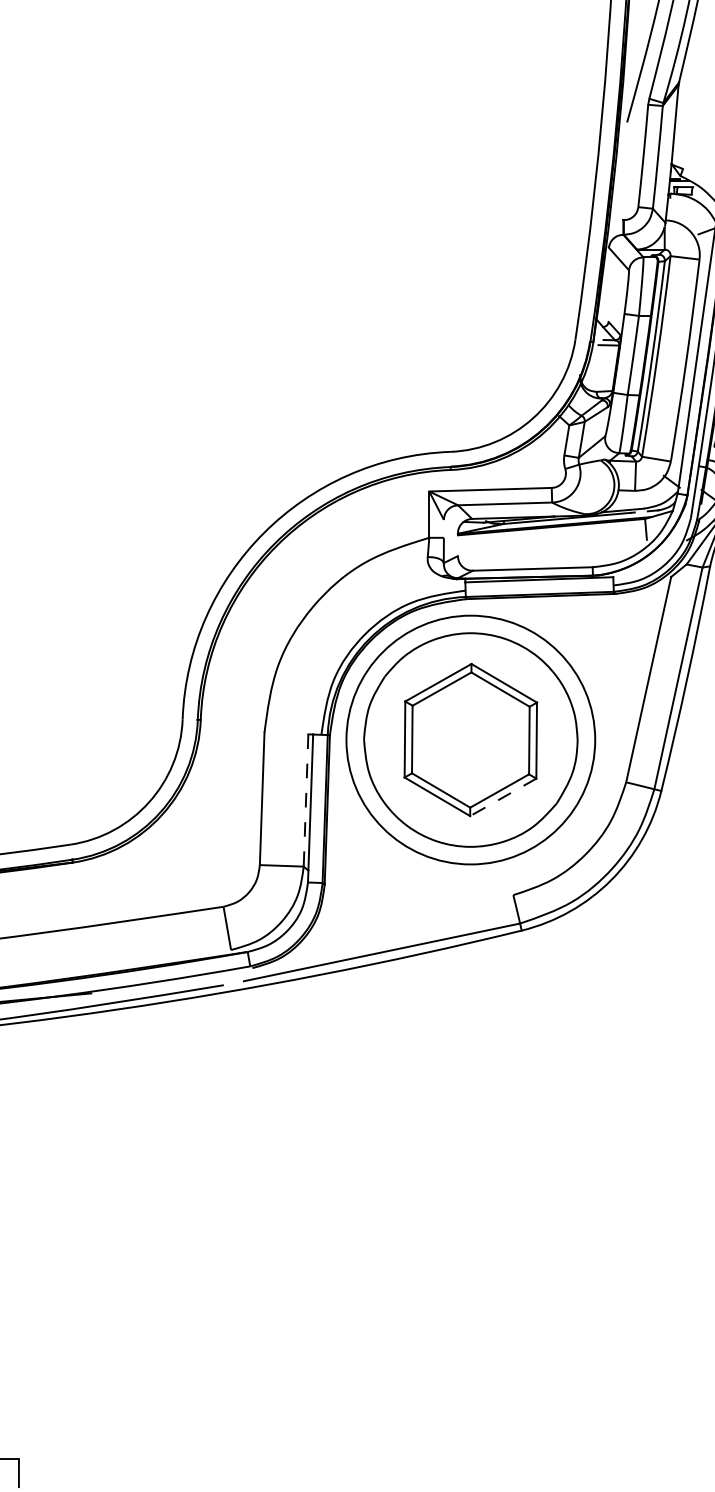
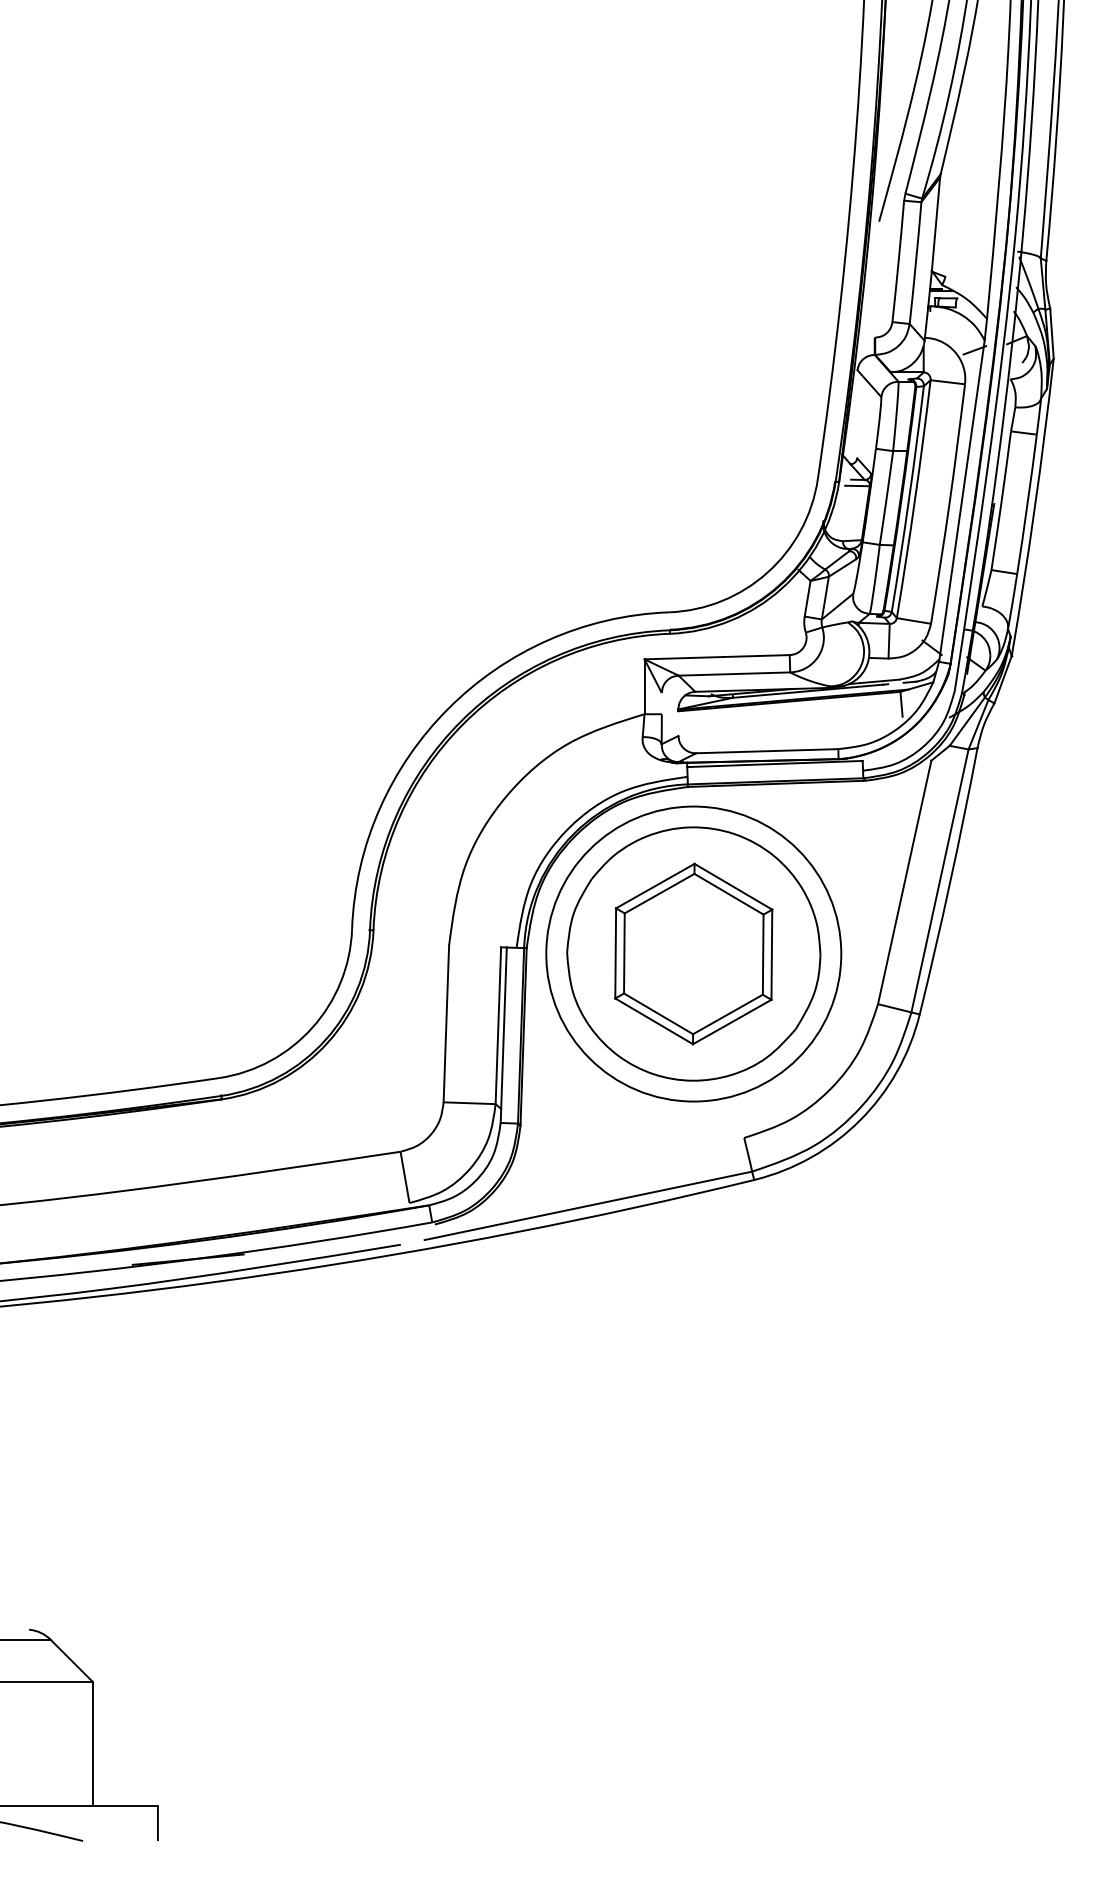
line: (502, 797) -> (731, 1022), dashed -> solid
line: (306, 801) -> (498, 1026), dashed -> solid

